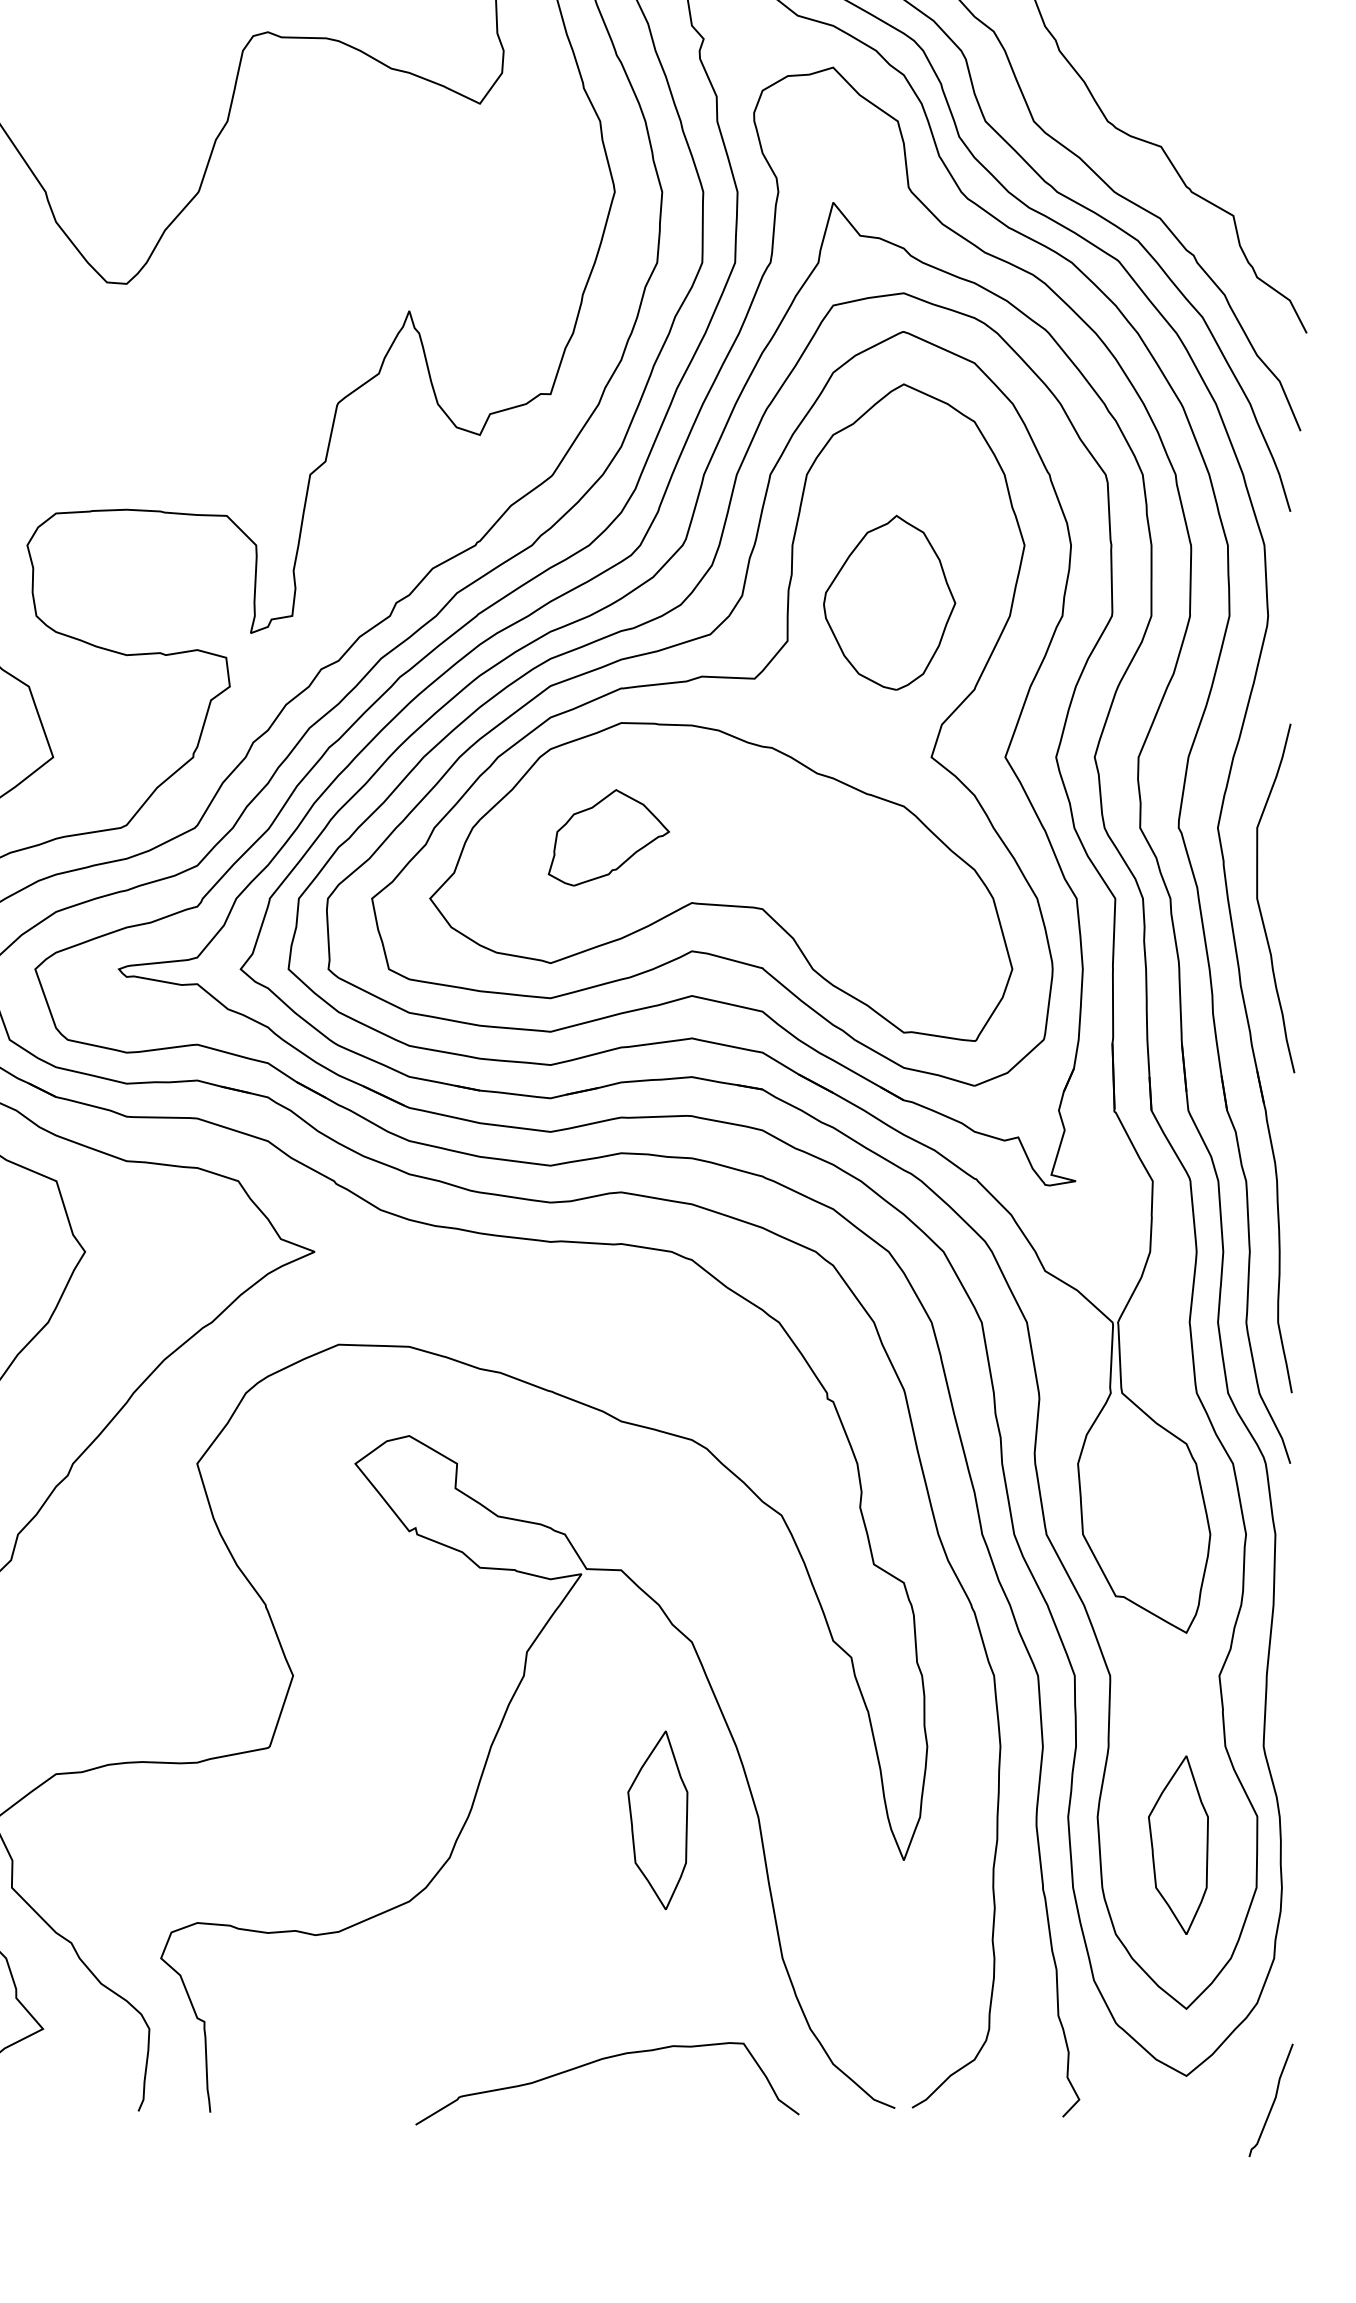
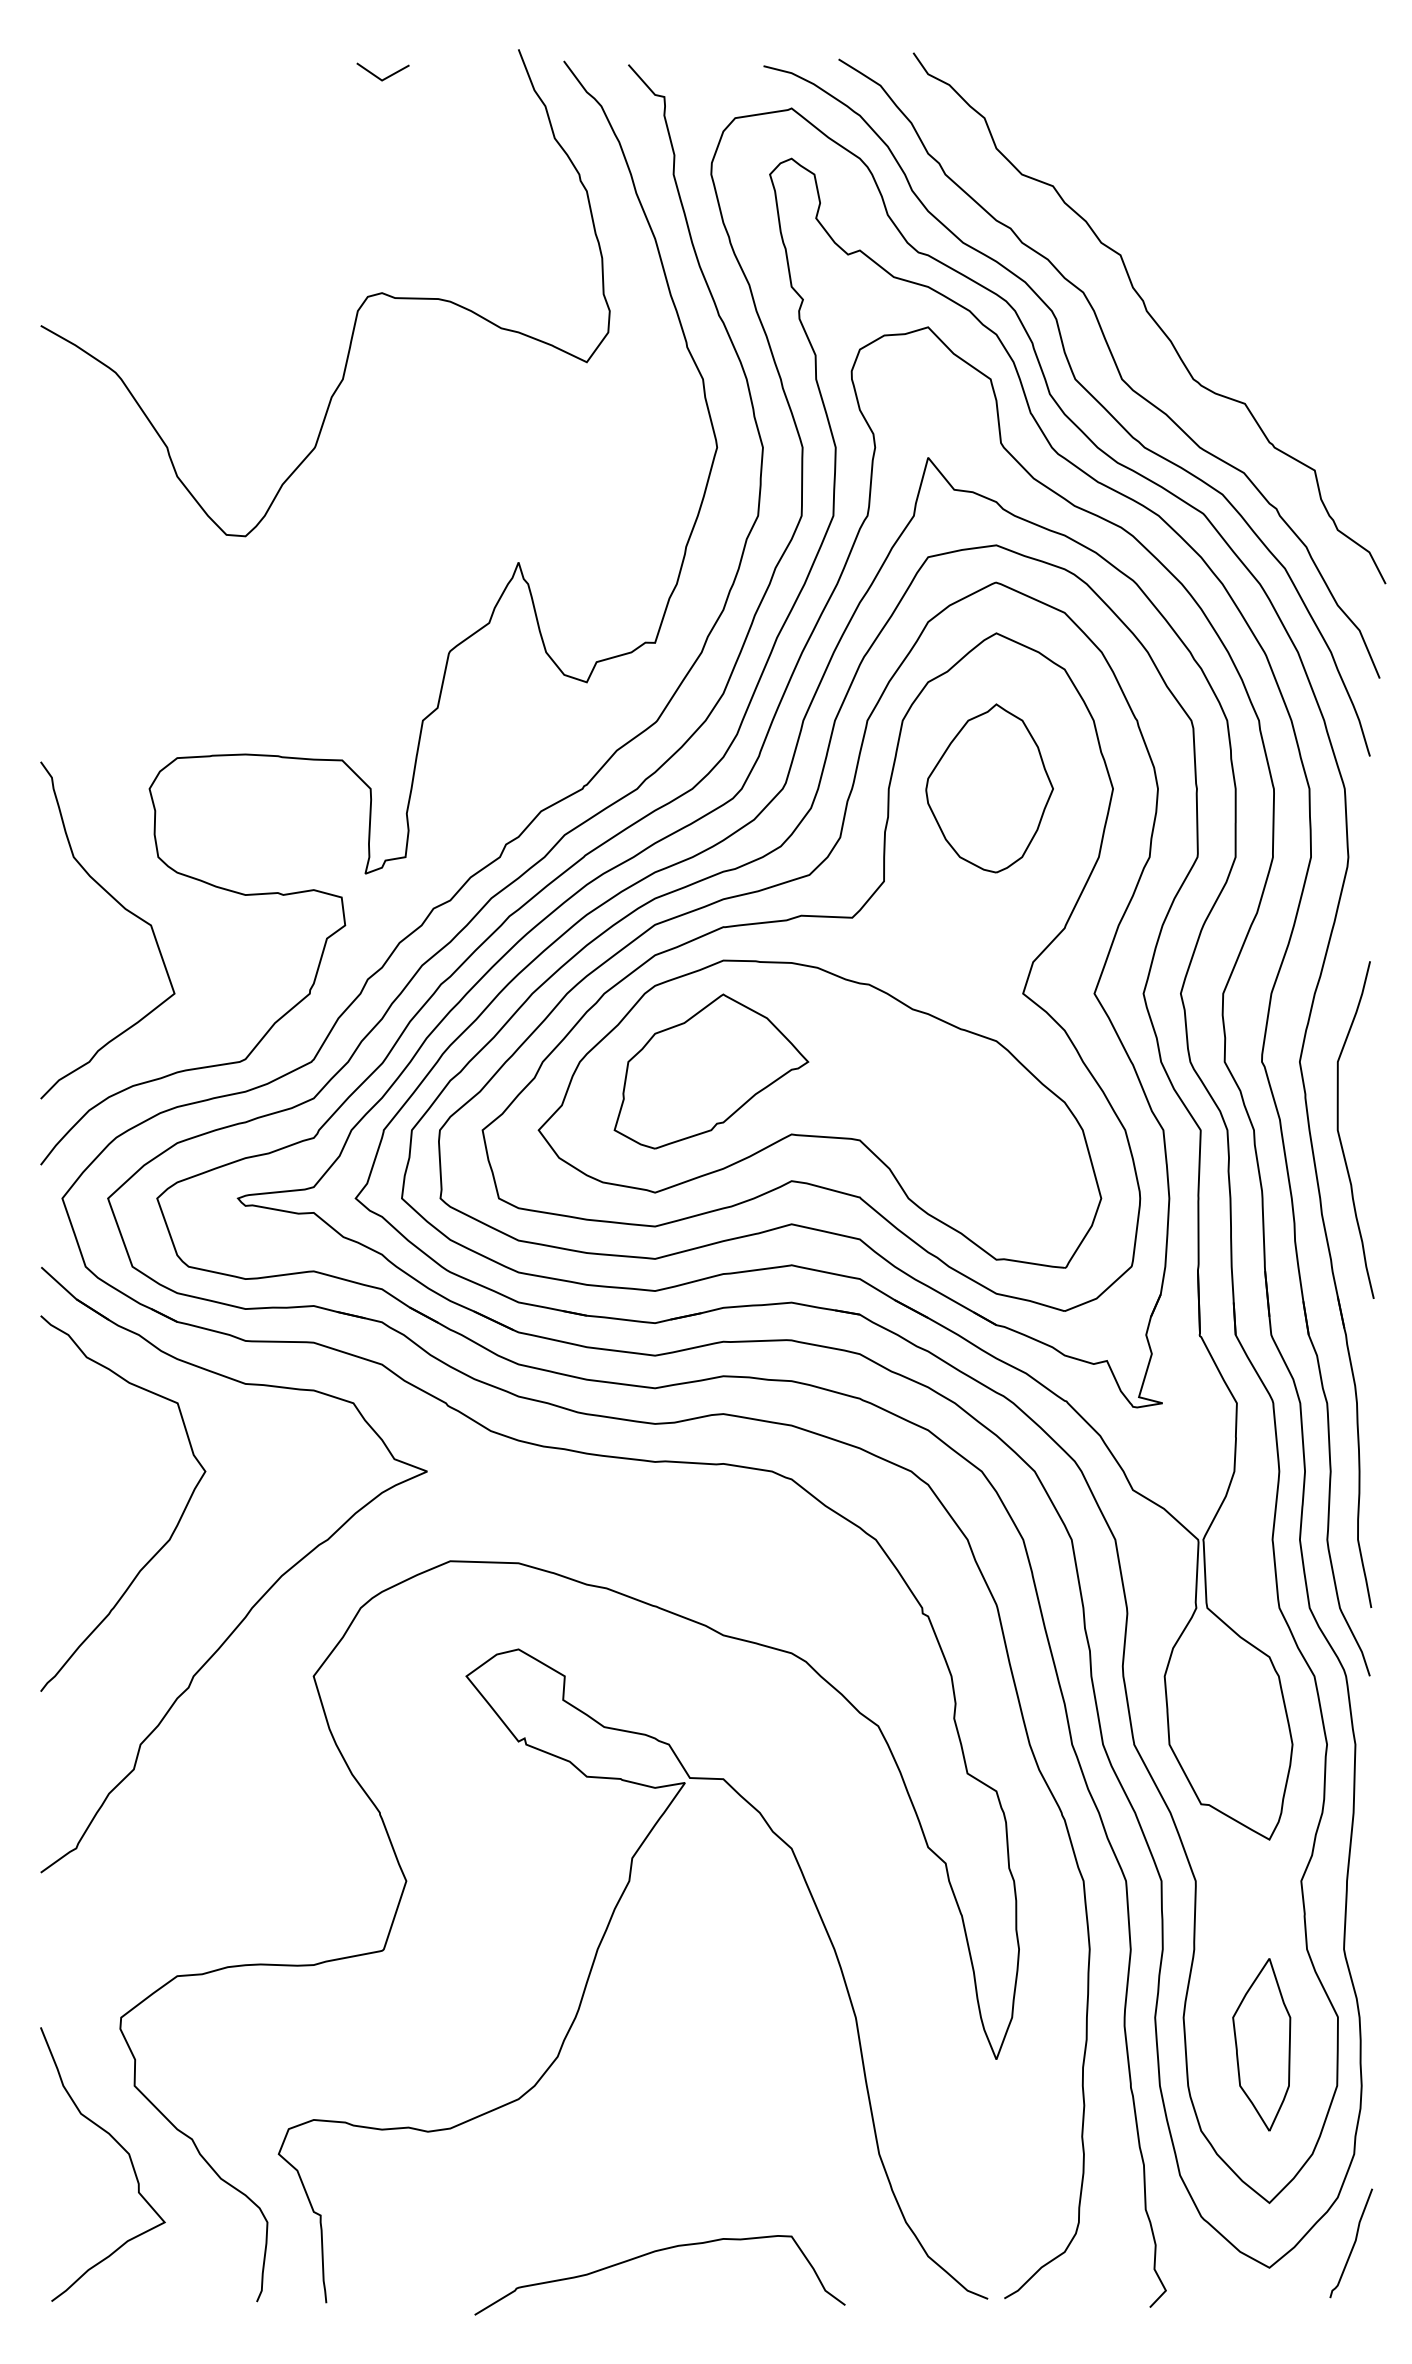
part: (889, 602) -> (989, 788), moved
part: (608, 837) -> (711, 1071), size x1.67
part: (657, 1820) -> (758, 2020), removed
curve: (599, 2061) -> (652, 2253), moved
curve: (1272, 2102) -> (1352, 2245), moved

